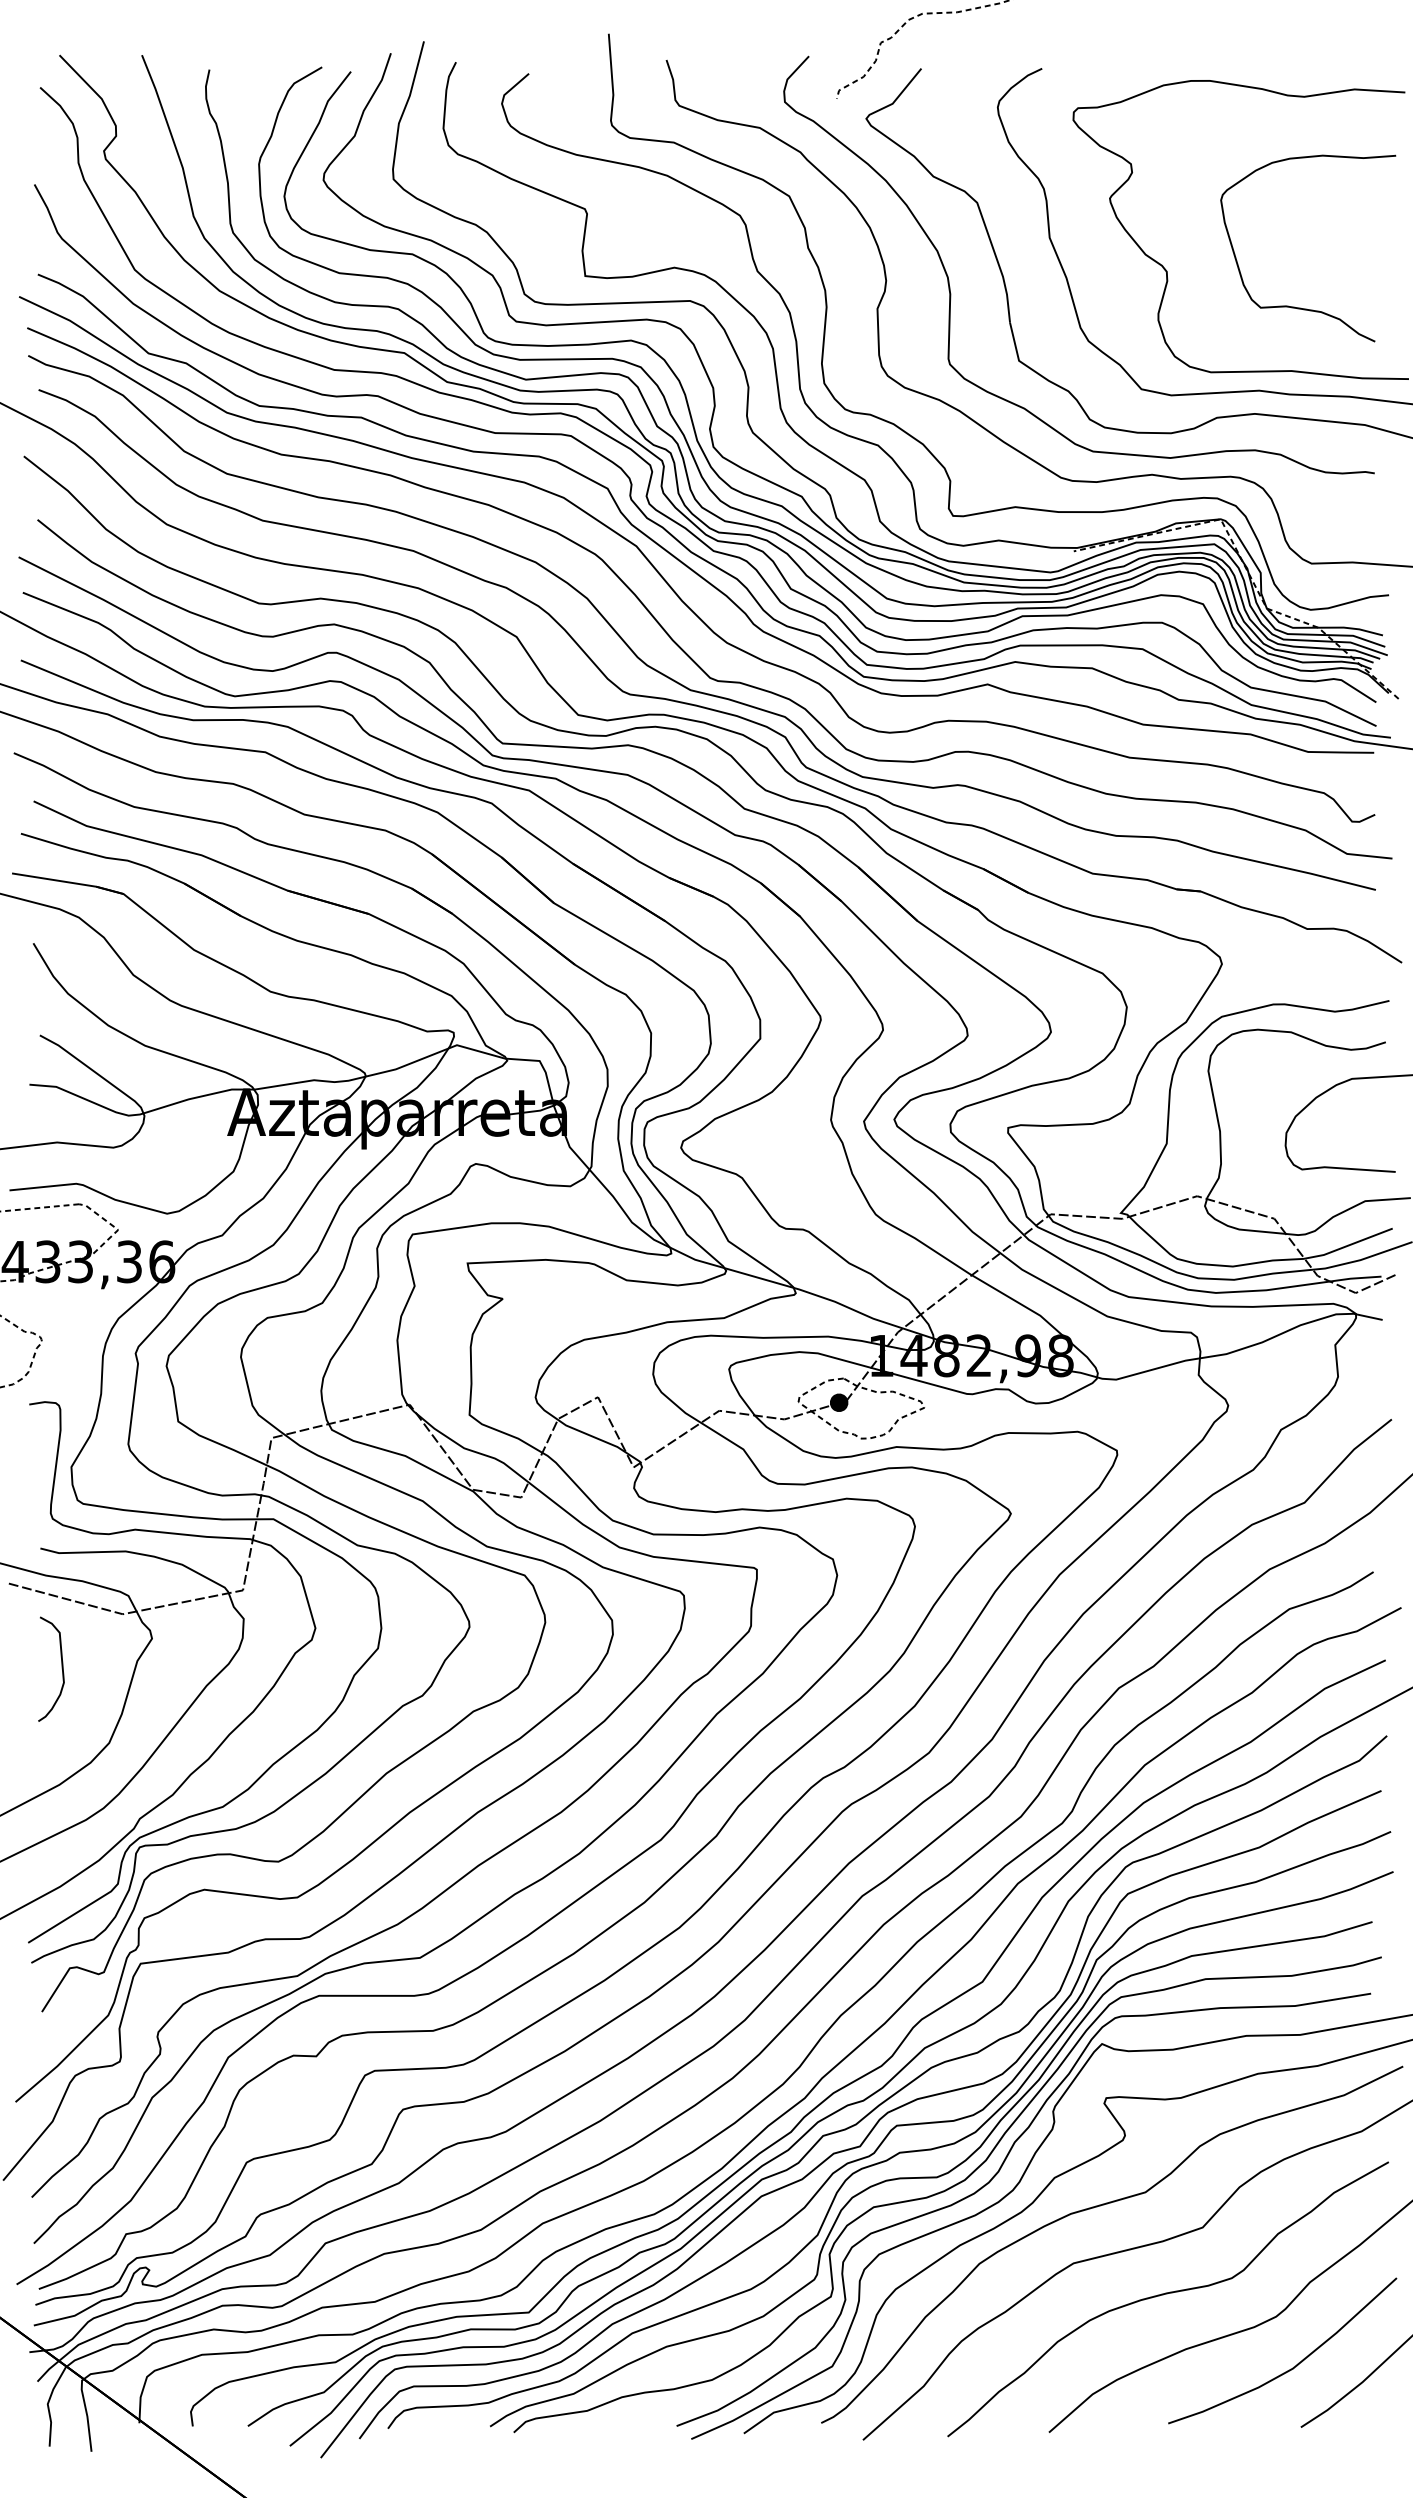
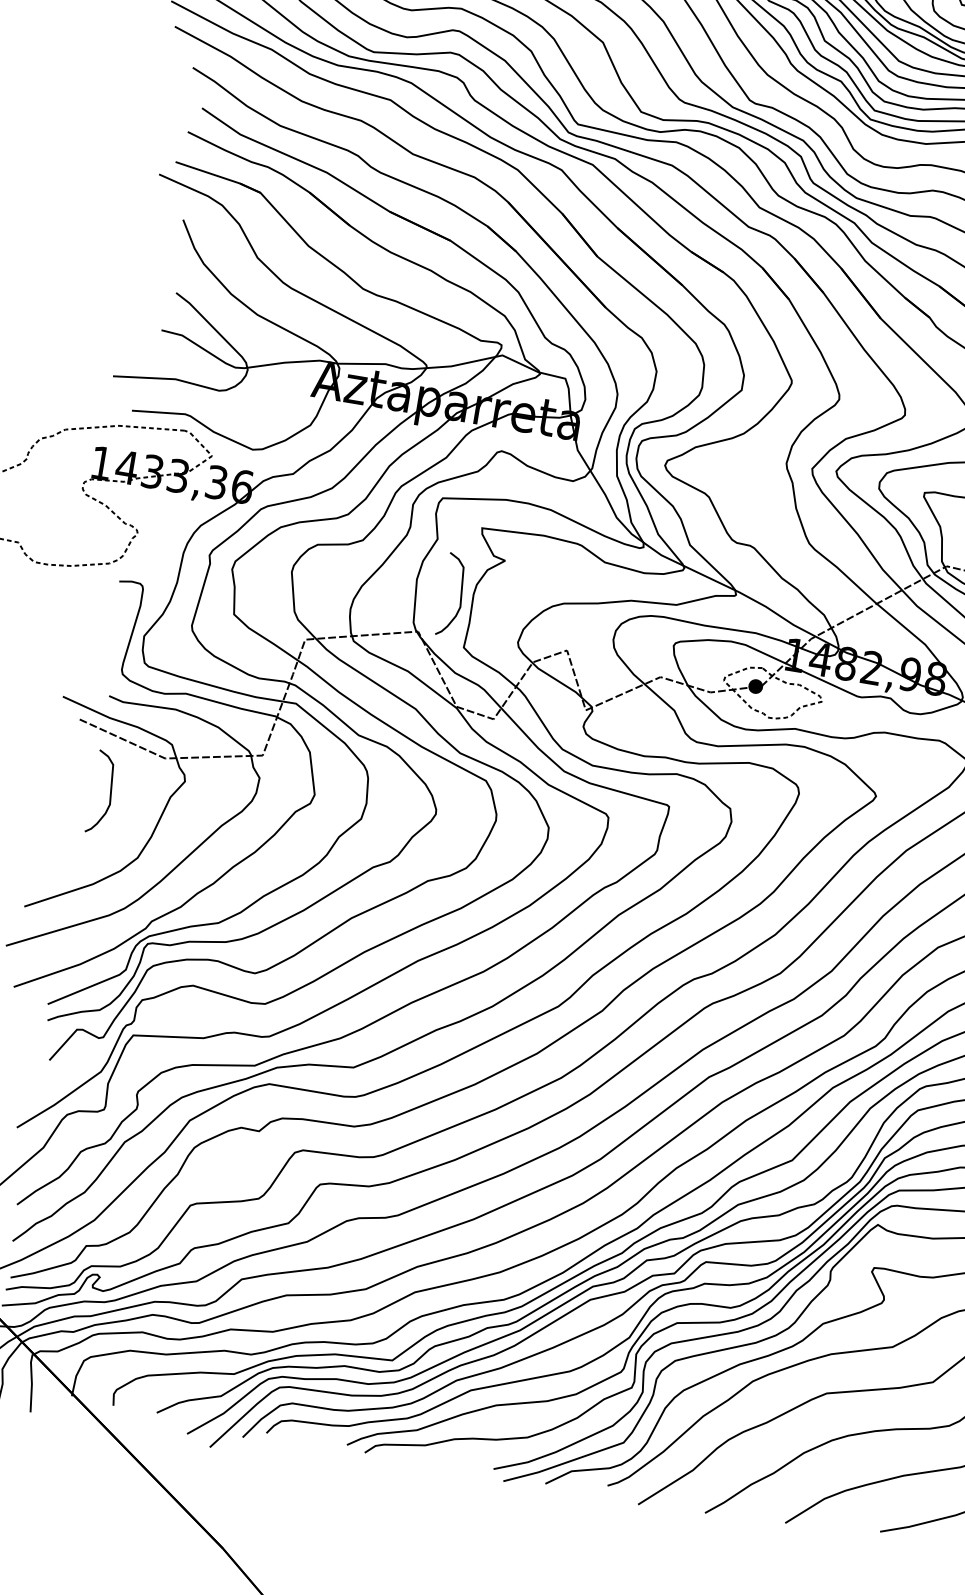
curve: (454, 1351) -> (460, 595), added

